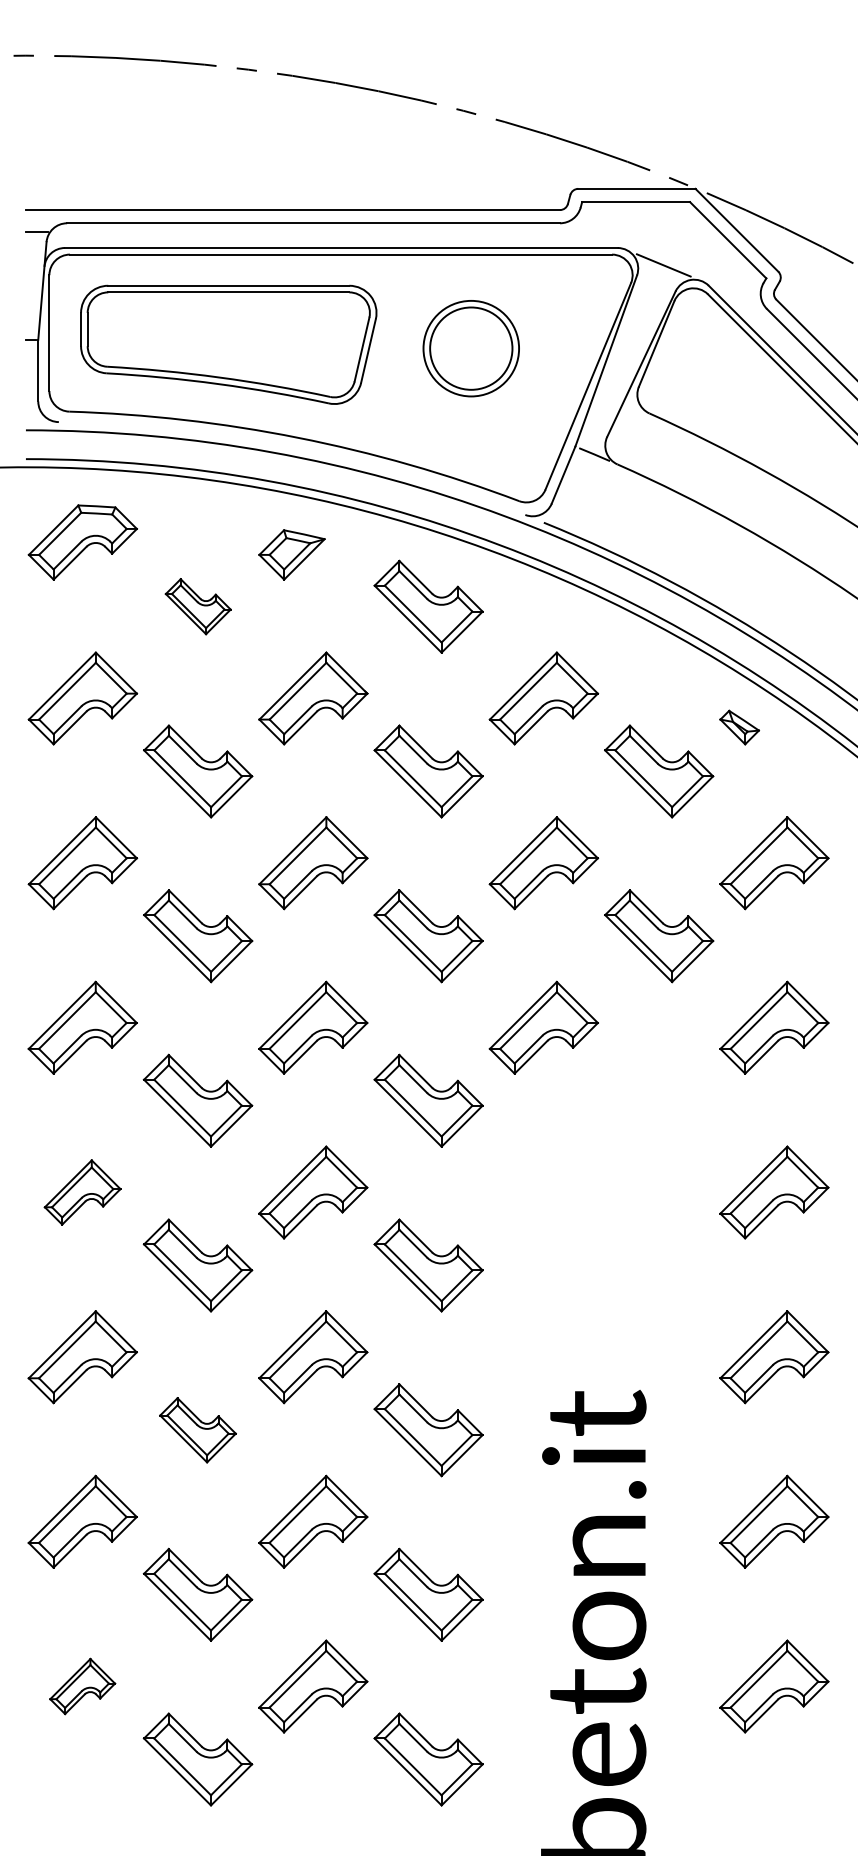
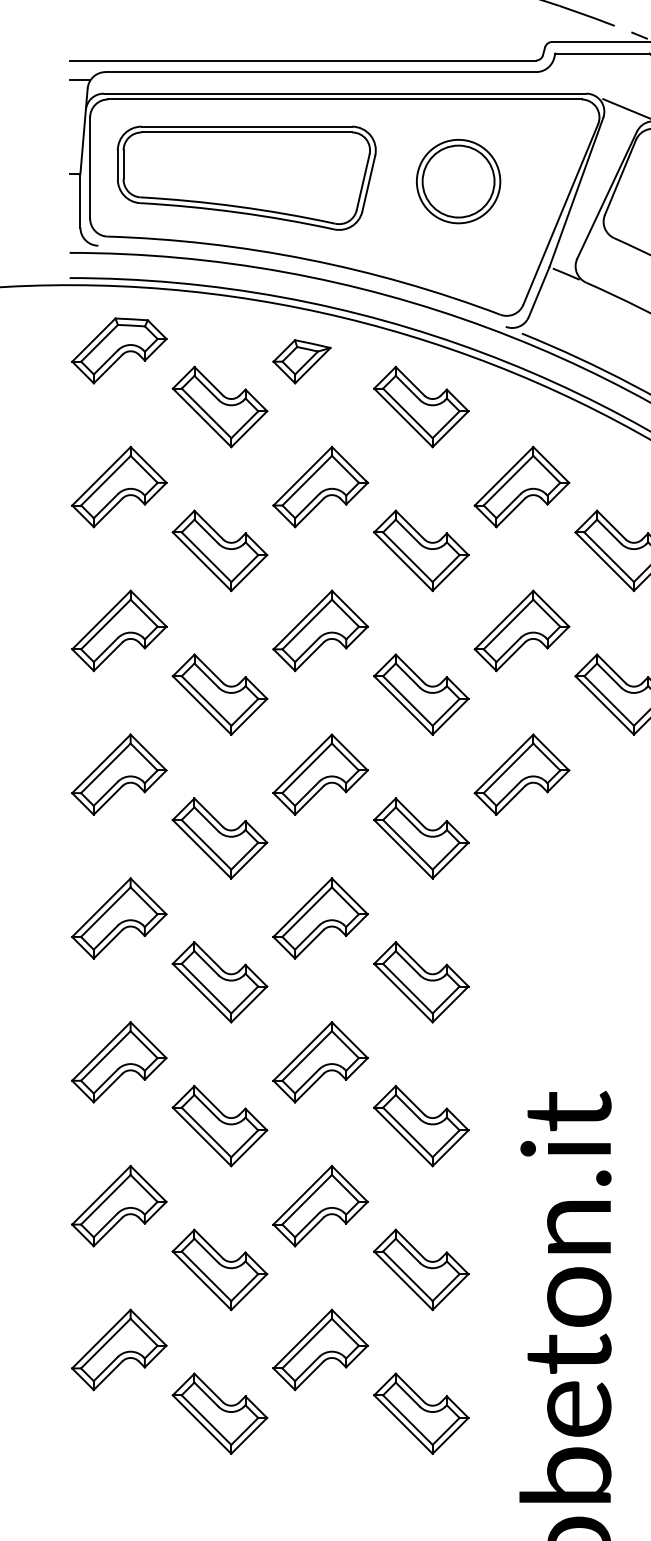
part: (198, 606) -> (220, 406), size x1.67
part: (82, 1192) -> (119, 918), size x1.43
part: (197, 1430) -> (219, 1126), size x1.43
part: (82, 1686) -> (119, 1349), size x1.67

